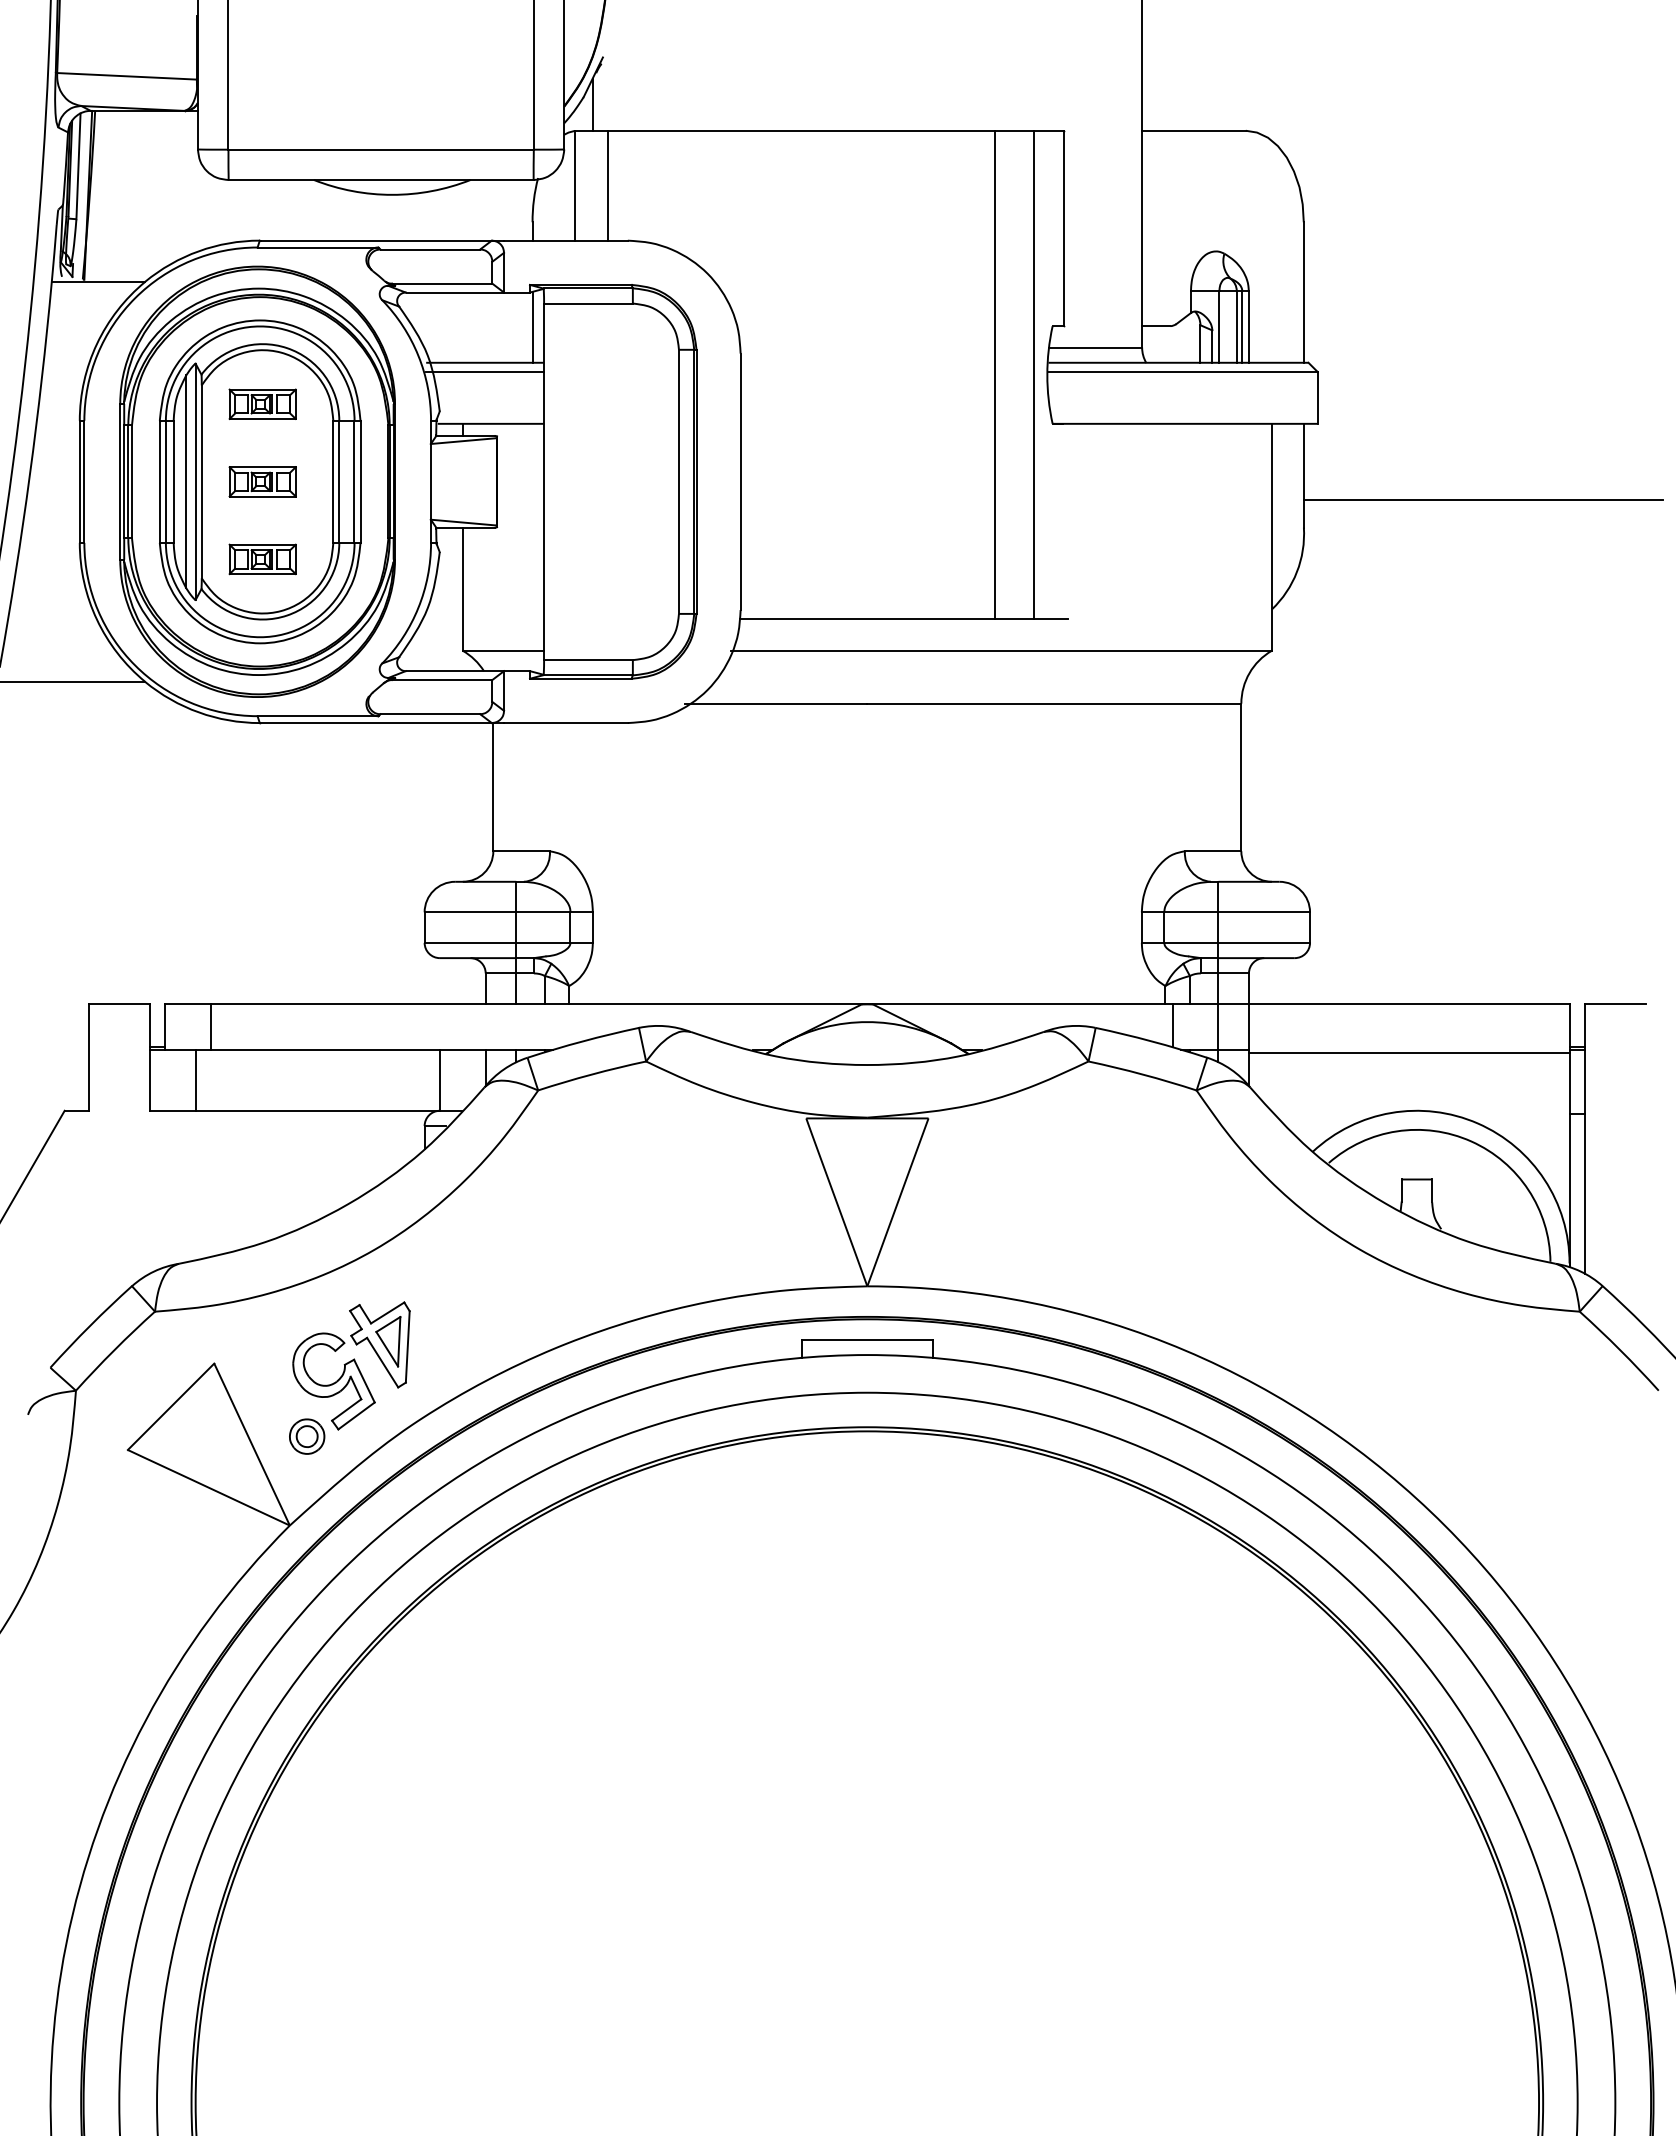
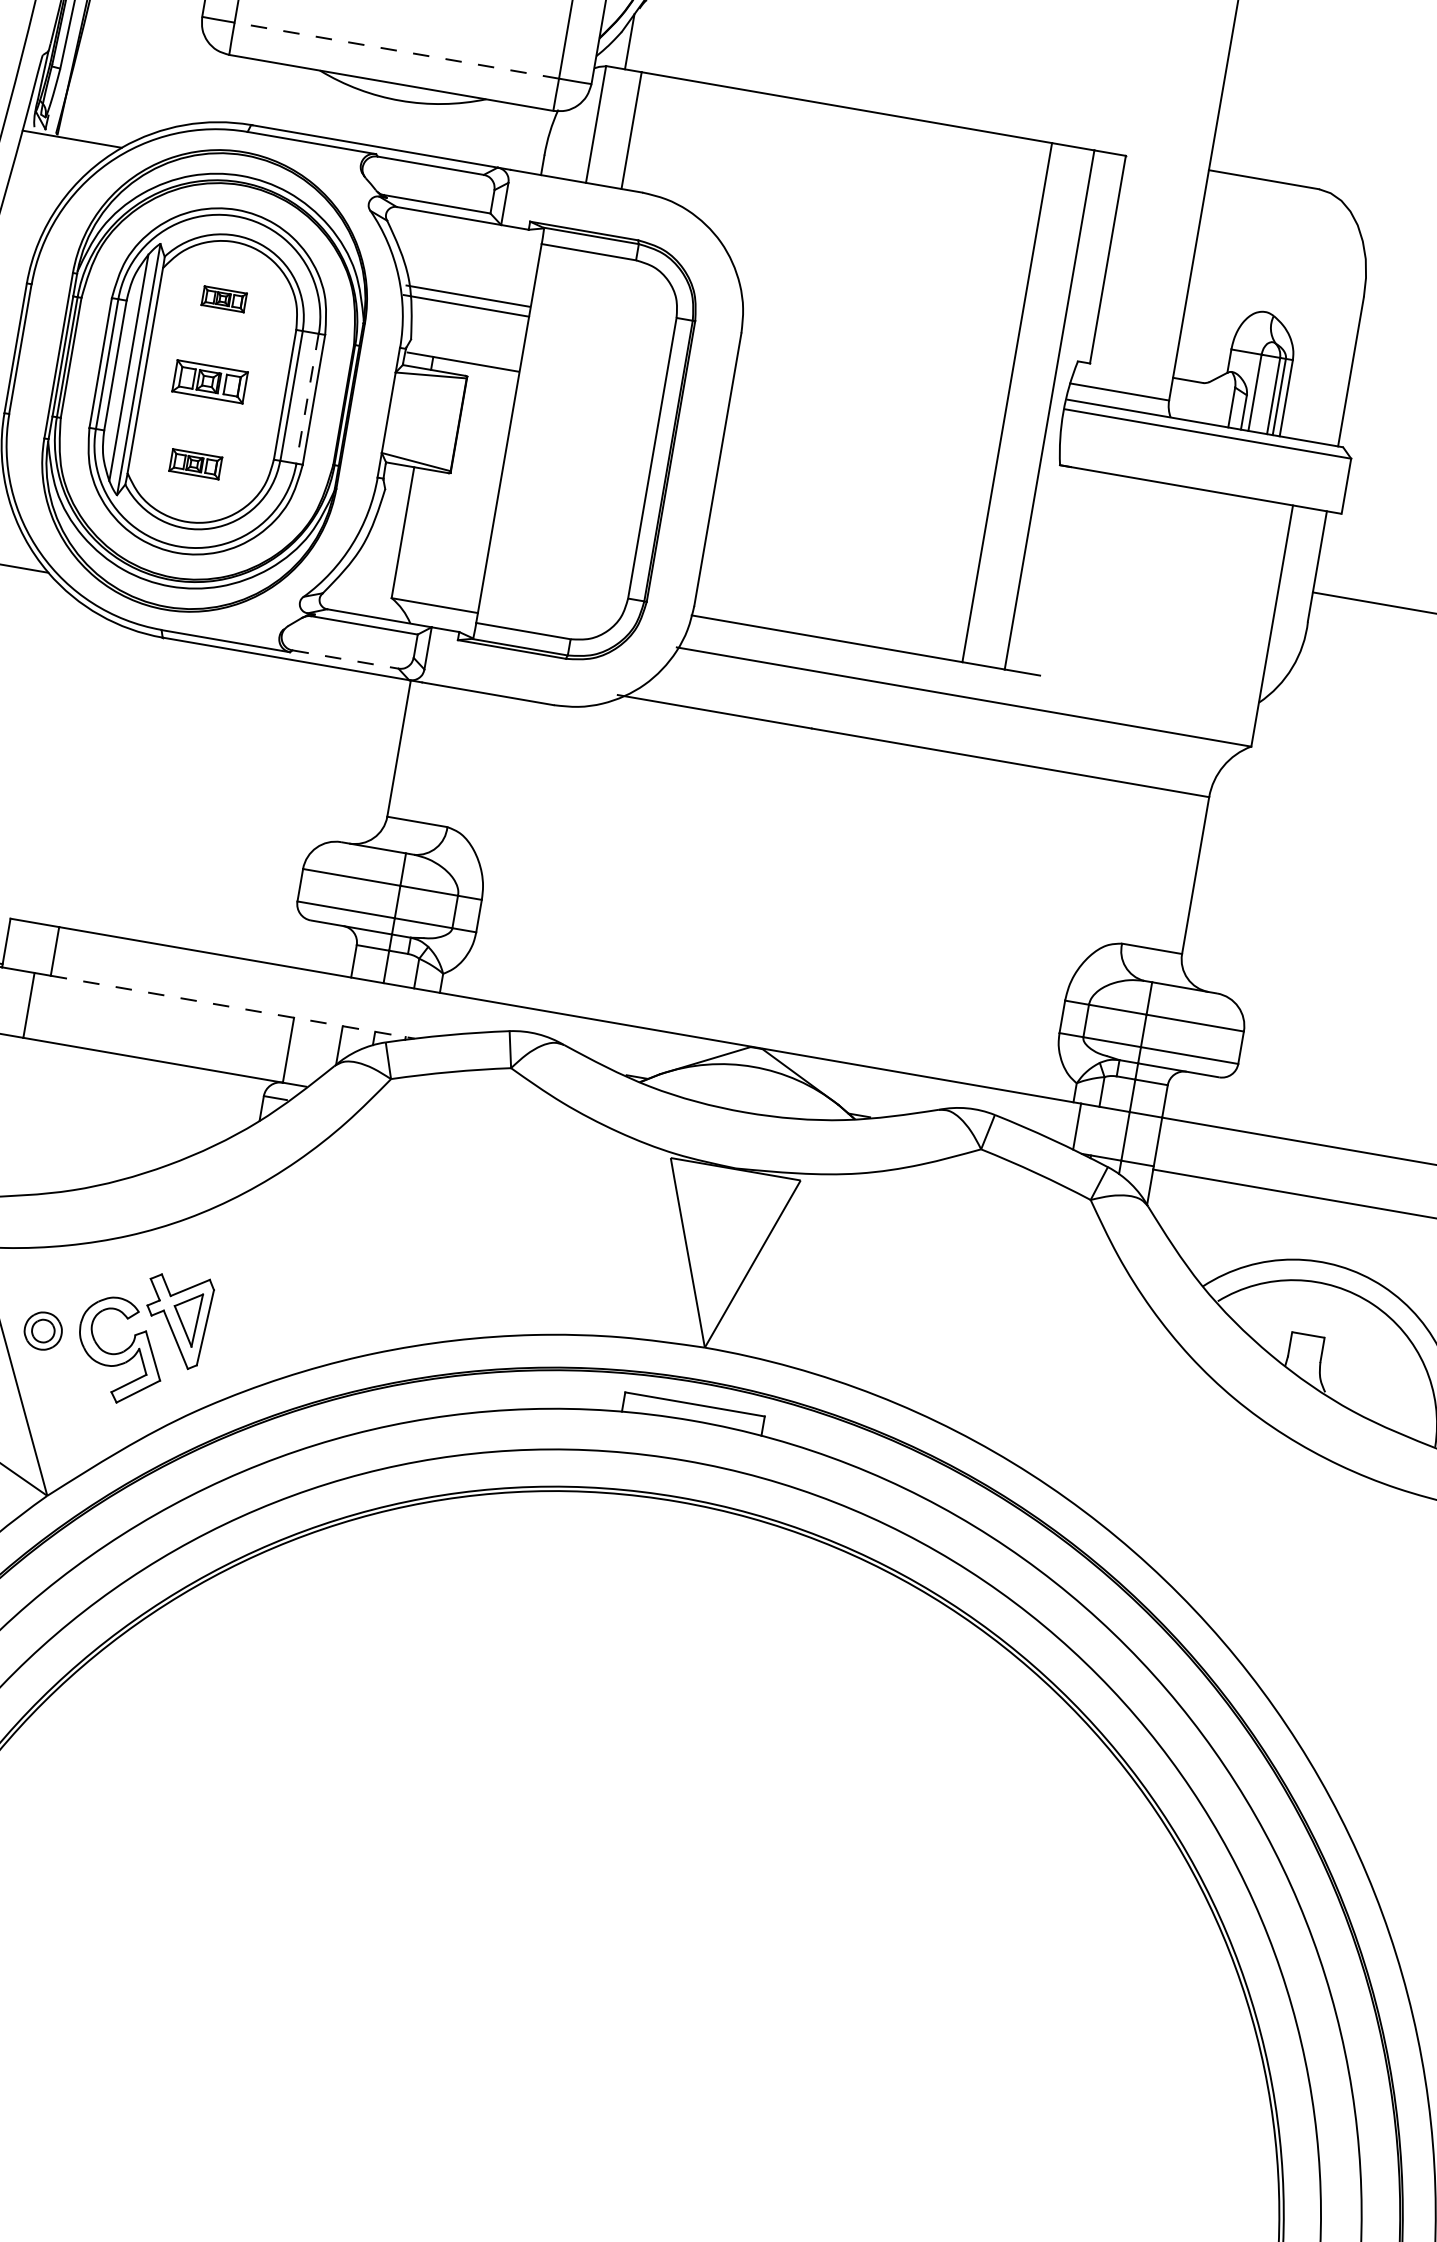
line: (381, 149) -> (397, 50), solid -> dashed
line: (532, 326) -> (525, 266), removed
part: (262, 403) -> (224, 298), size x0.6
line: (354, 482) -> (307, 399), solid -> dashed
part: (262, 559) -> (195, 464), size x0.7
line: (430, 714) -> (345, 659), solid -> dashed
line: (382, 1049) -> (233, 1007), solid -> dashed
part: (307, 1436) -> (43, 1331), moved

